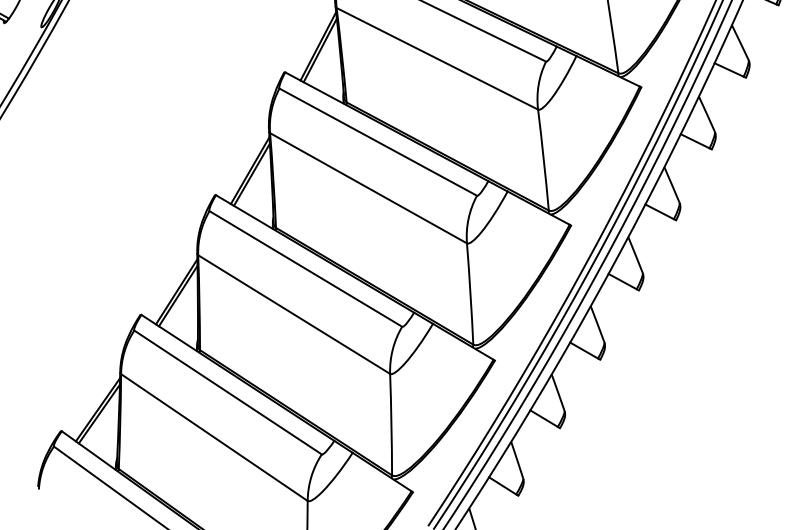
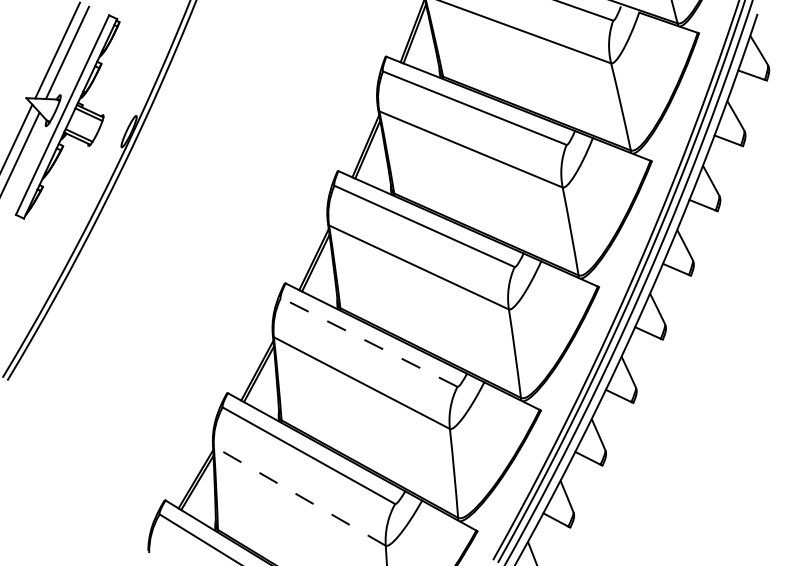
line: (306, 269) -> (369, 342), solid -> dashed
line: (214, 436) -> (299, 495), solid -> dashed

